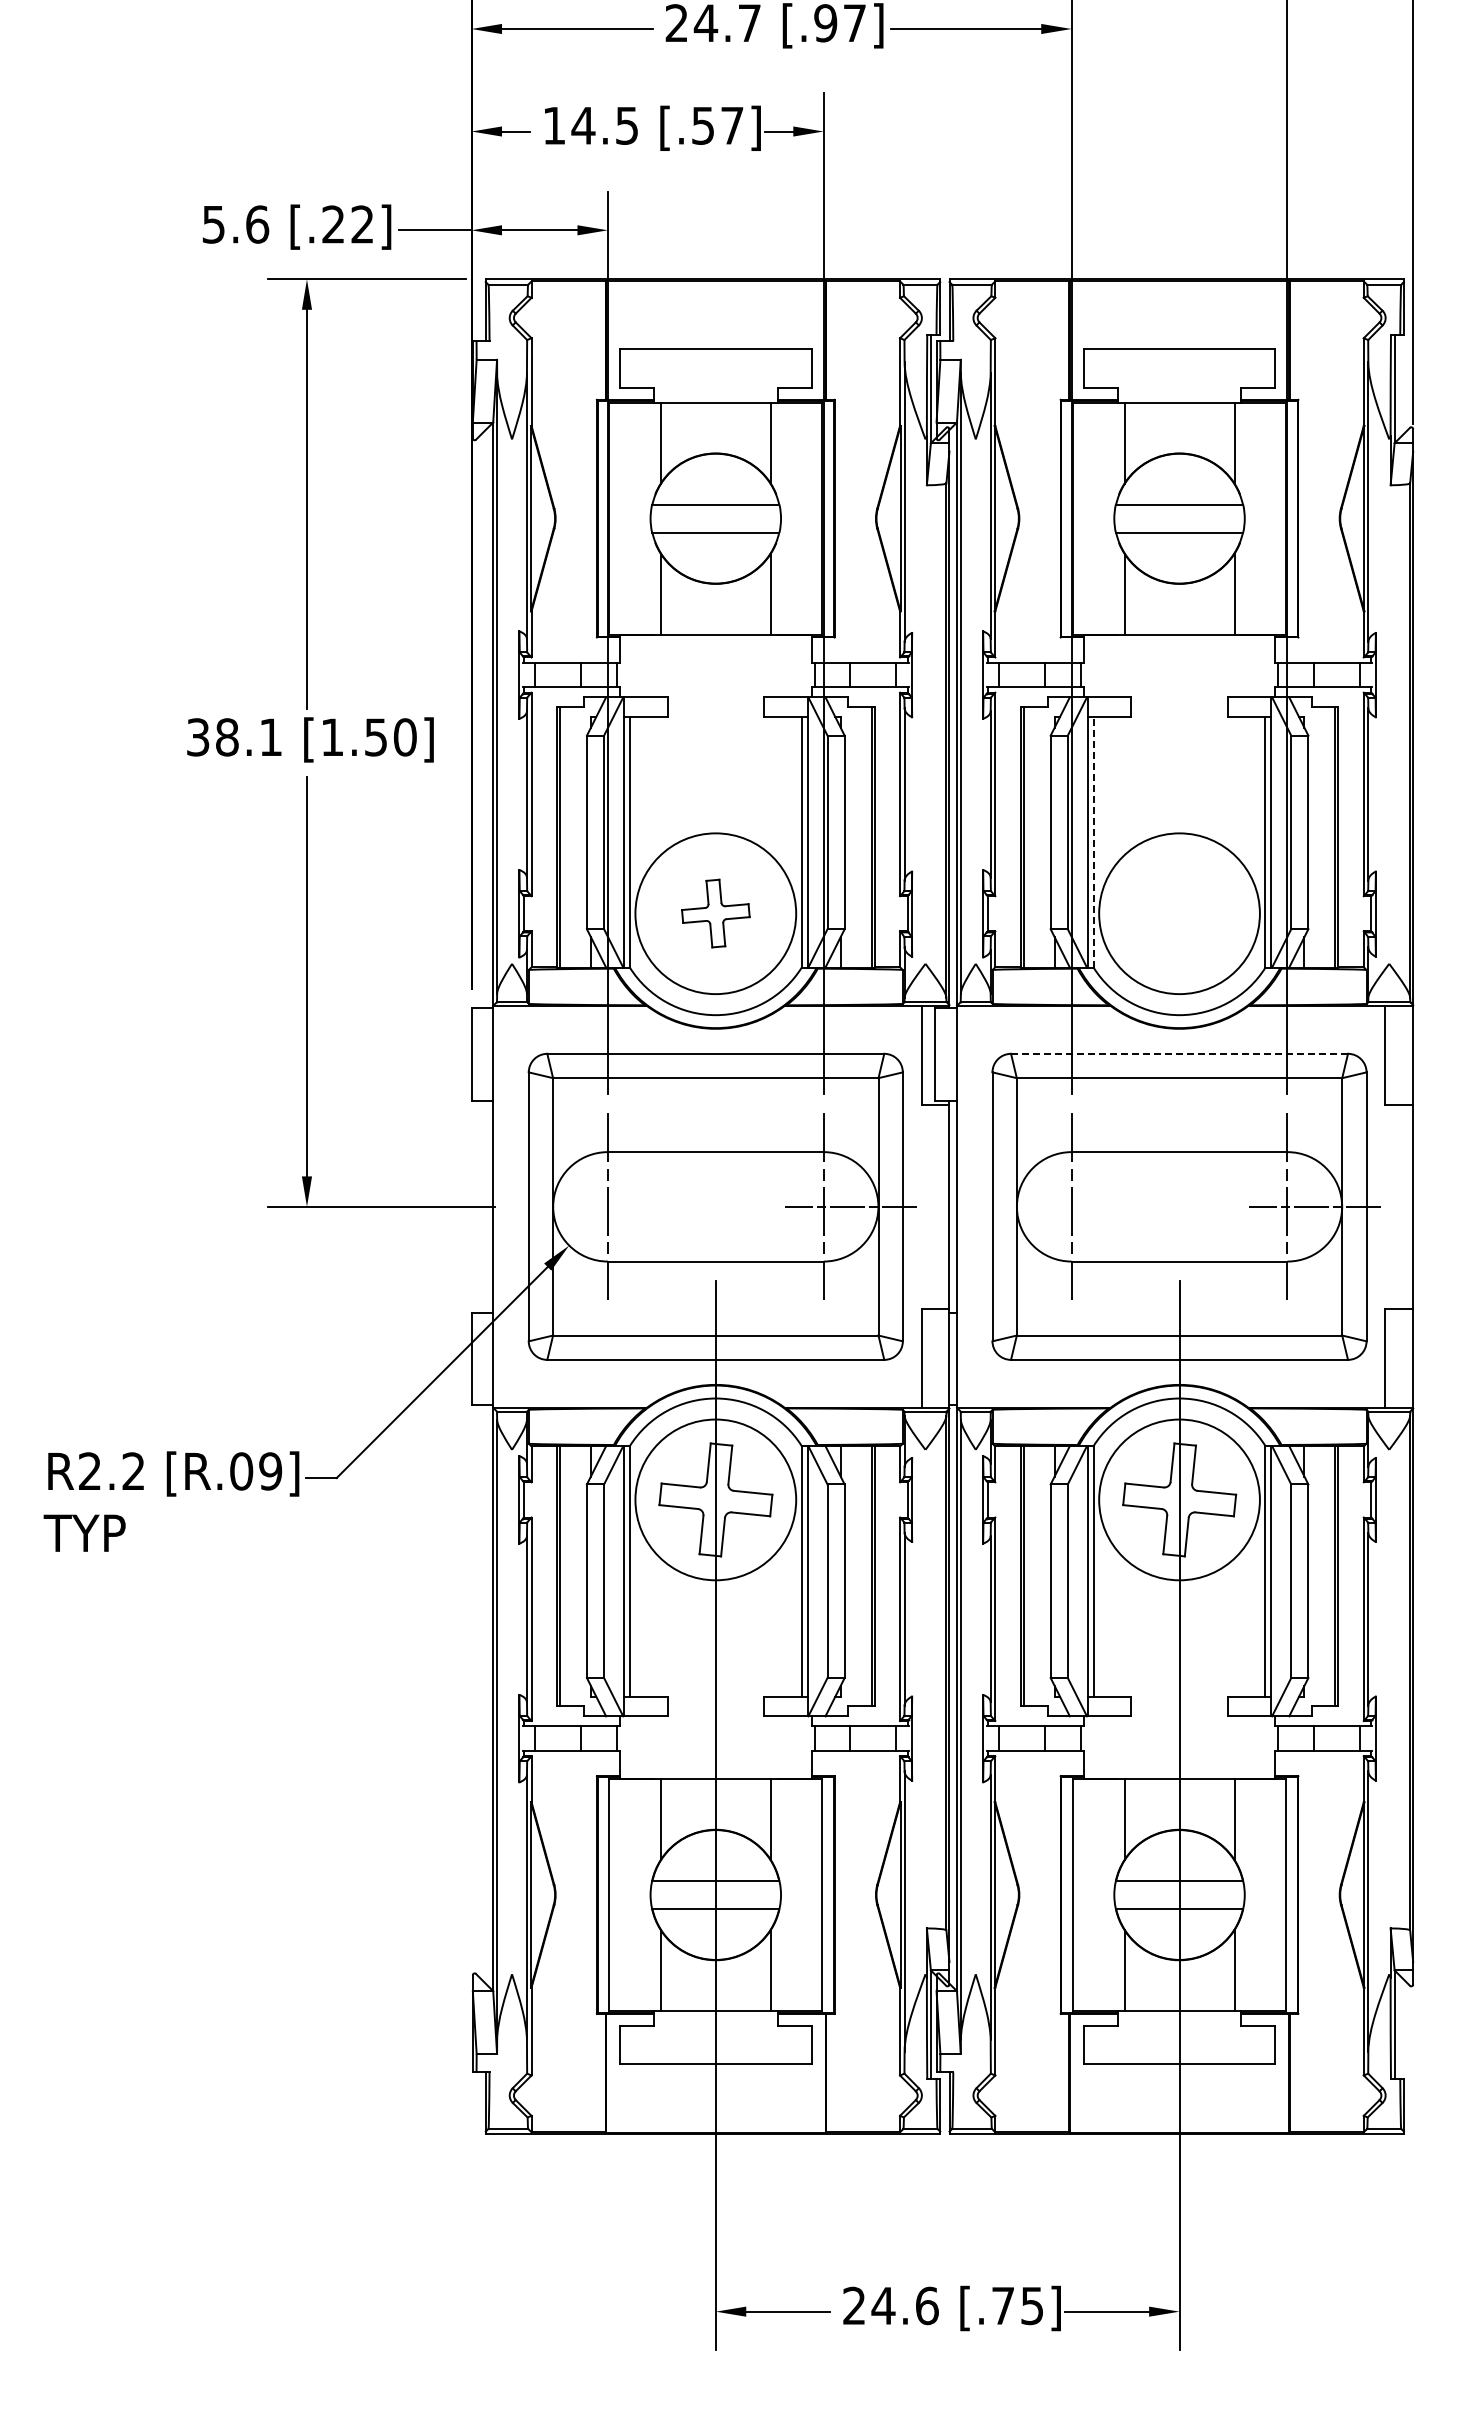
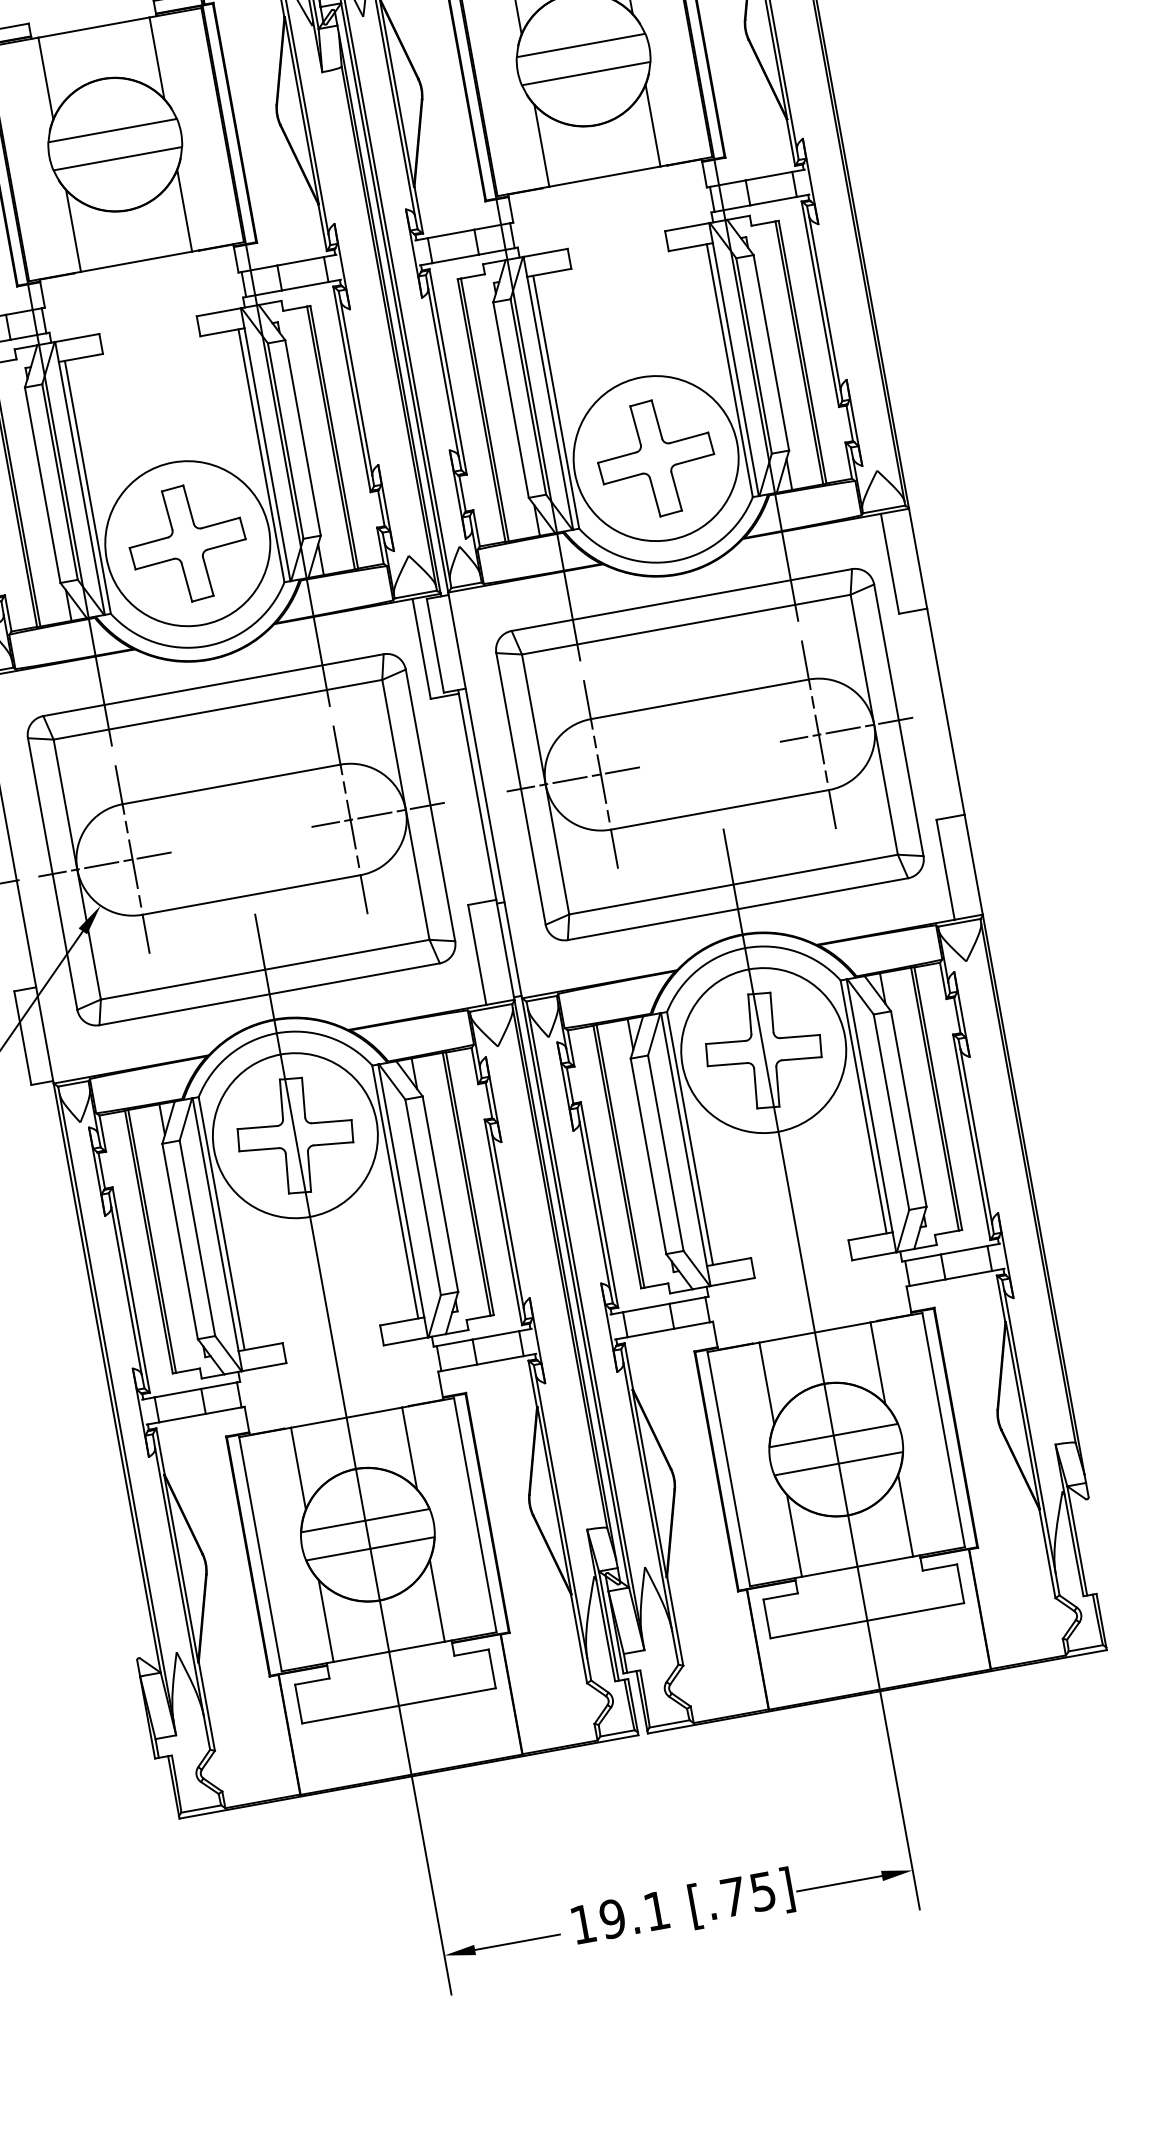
line: (1093, 841) -> (555, 401), dashed -> solid
part: (715, 913) -> (187, 543), size x1.67
part: (1179, 913) -> (656, 458), added
line: (1180, 1053) -> (682, 599), dashed -> solid
line: (580, 1206) -> (104, 864), added
line: (1044, 1206) -> (573, 779), added
text: (890, 2305) -> (619, 1917), 24.6 -> 19.1

